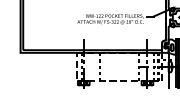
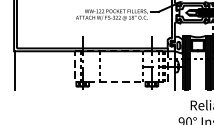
line: (20, 70) -> (14, 70), added

